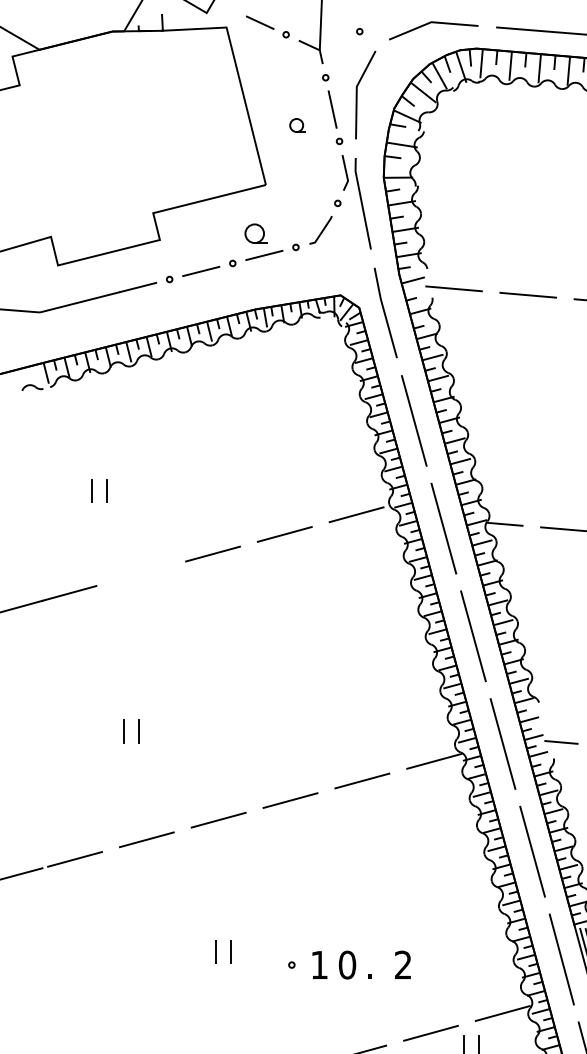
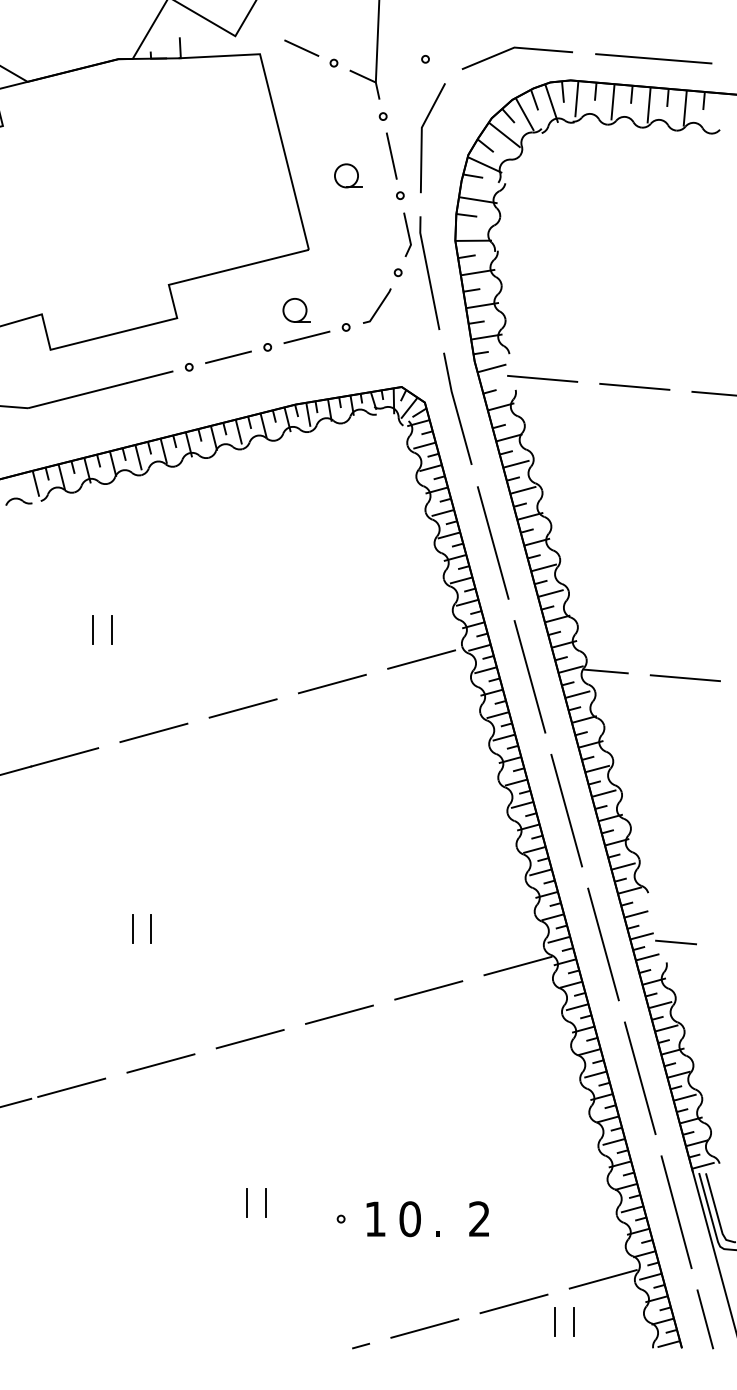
part: (297, 125) -> (348, 175), size x1.43
line: (140, 573) -> (153, 732), added

